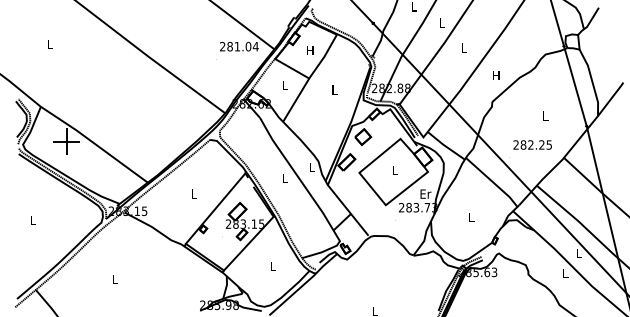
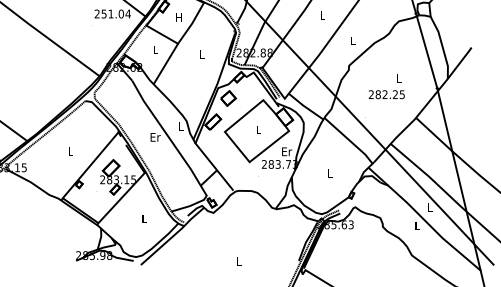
text: (229, 46) -> (103, 13), 281.04 -> 251.04
text: (496, 75) -> (353, 40), H -> L
text: (532, 144) -> (386, 94), moved
text: (284, 178) -> (154, 137), L -> Er

